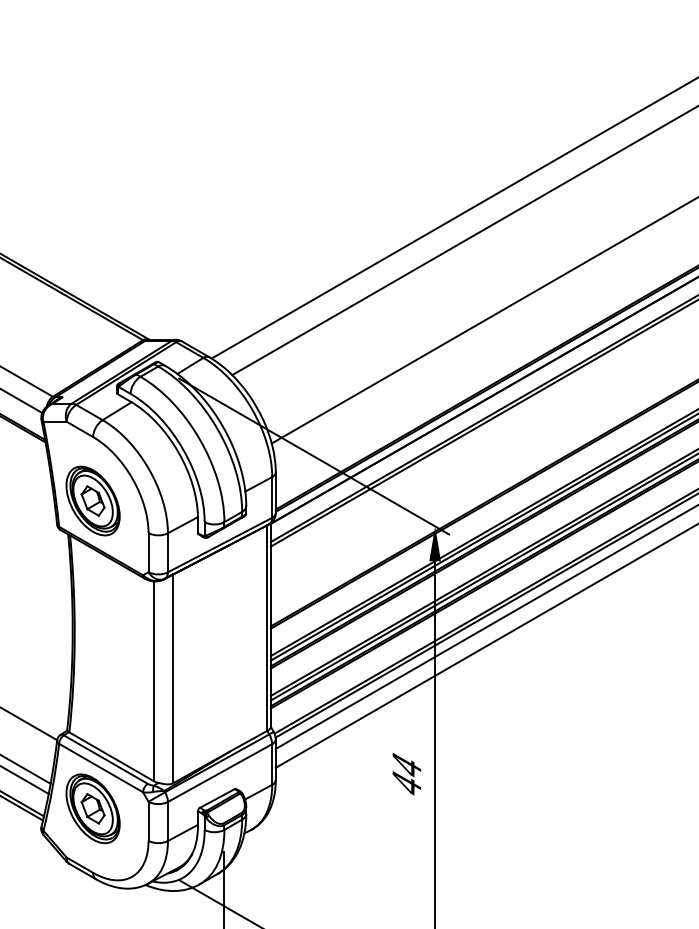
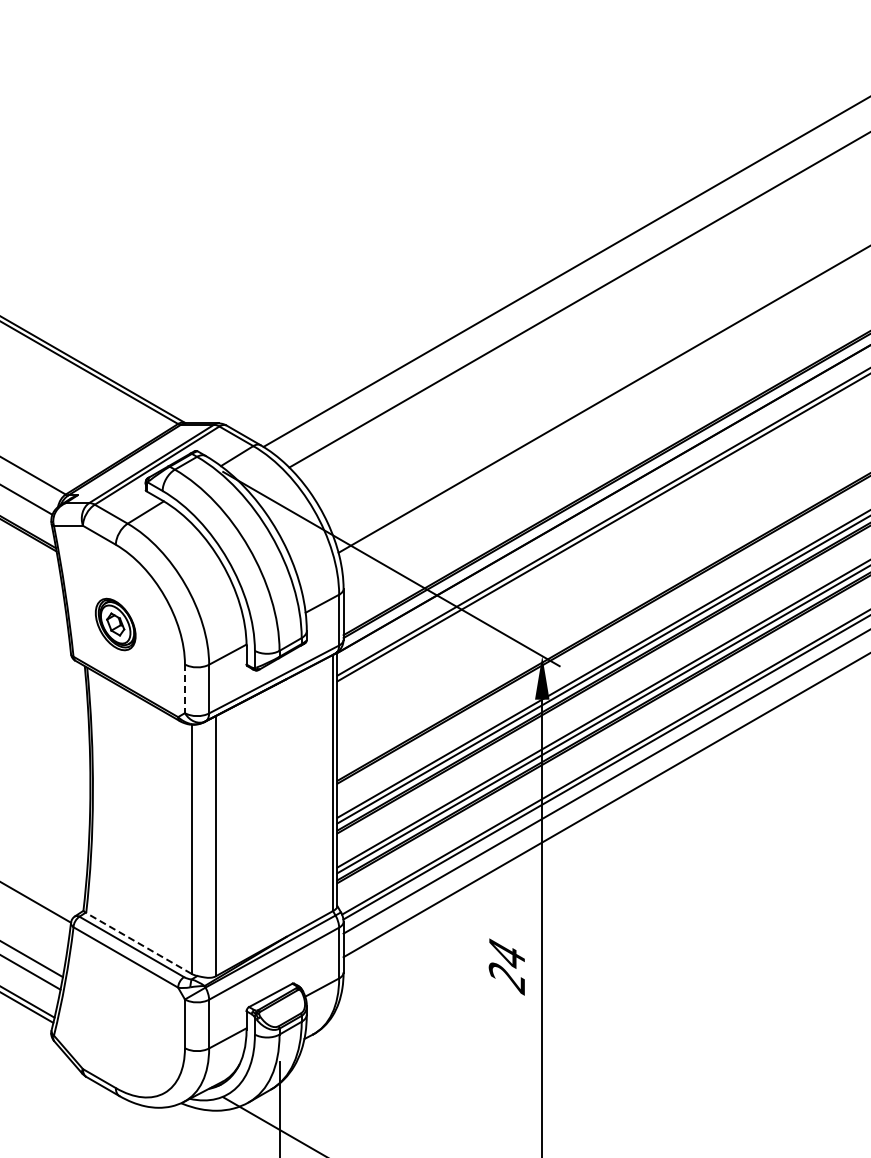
part: (92, 500) -> (115, 624), size x0.6
line: (148, 553) -> (184, 689), solid -> dashed
line: (111, 756) -> (138, 943), solid -> dashed
text: (406, 784) -> (506, 978), 44 -> 24
part: (92, 809) -> (115, 1008), removed

